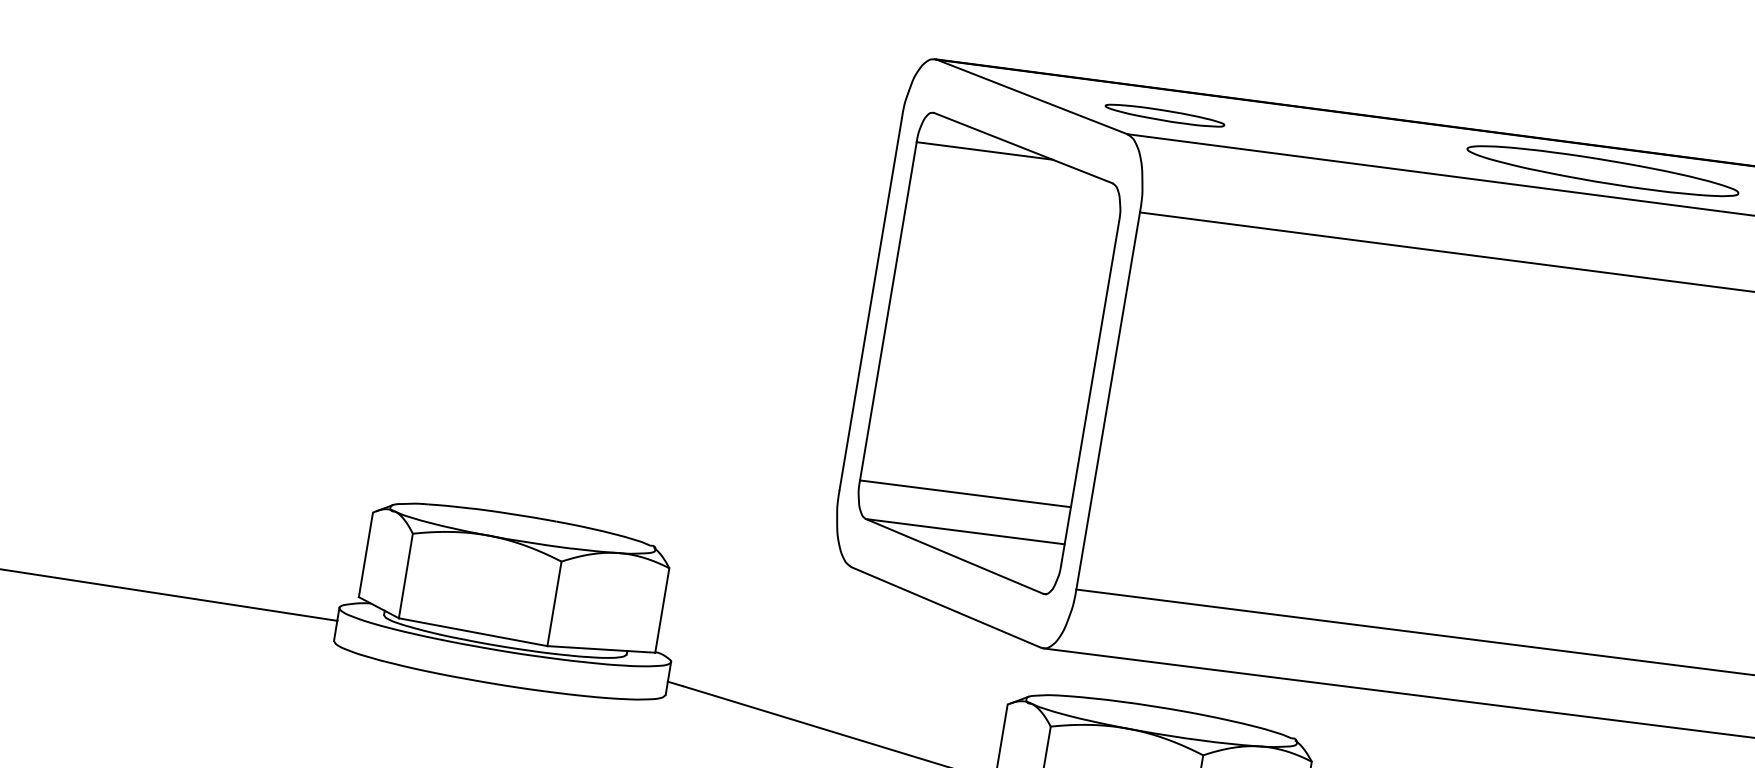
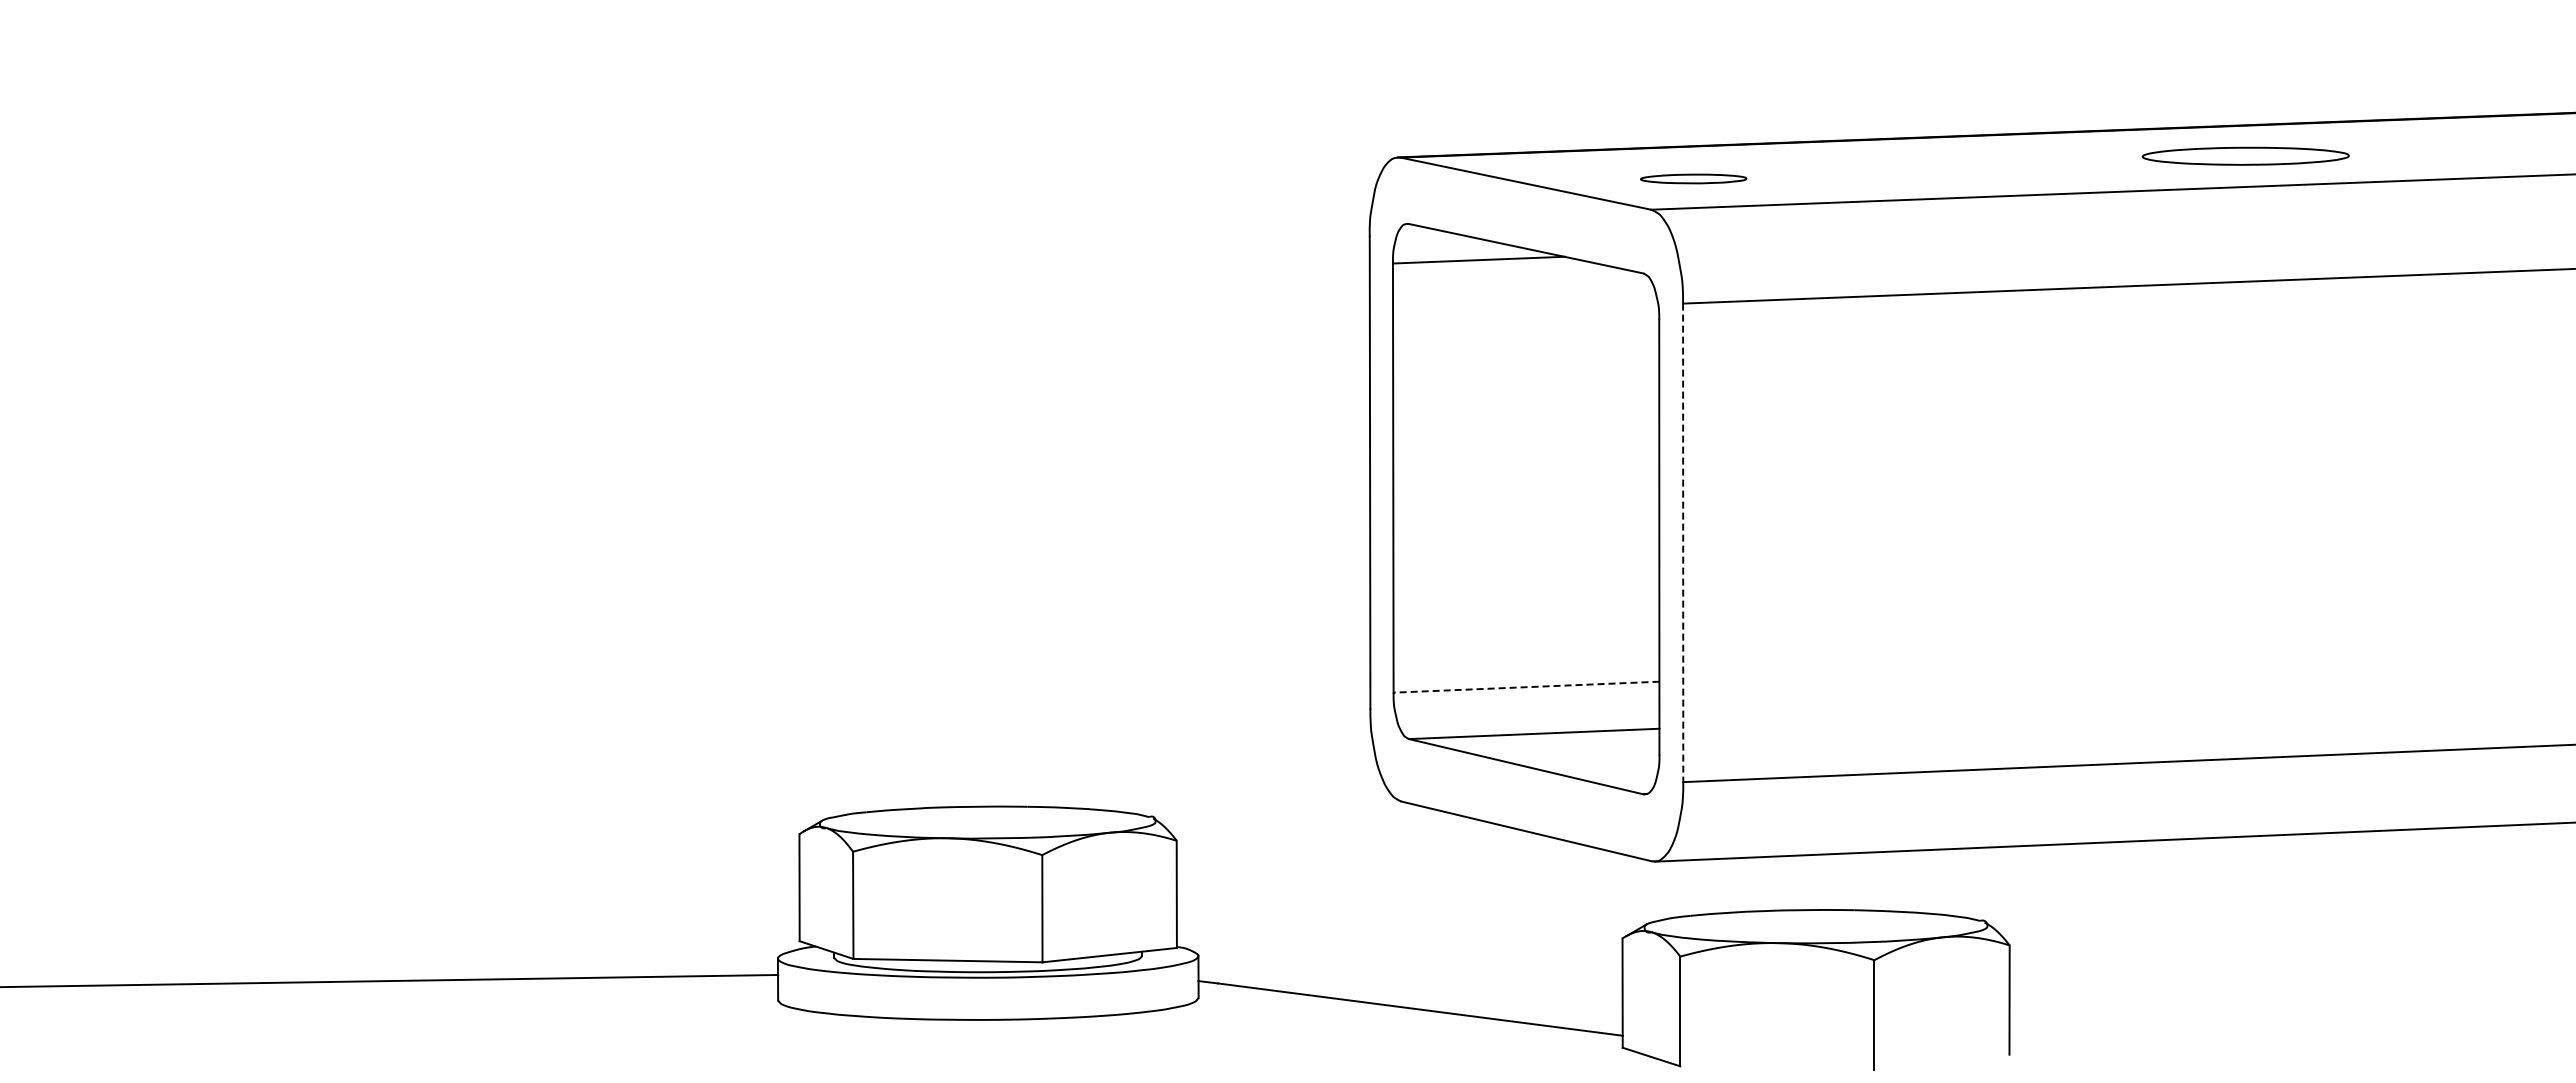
part: (1164, 115) -> (1693, 178), size x0.7
part: (1602, 171) -> (2245, 156), size x0.6
line: (1108, 401) -> (1683, 543), solid -> dashed
line: (965, 494) -> (1526, 687), solid -> dashed

